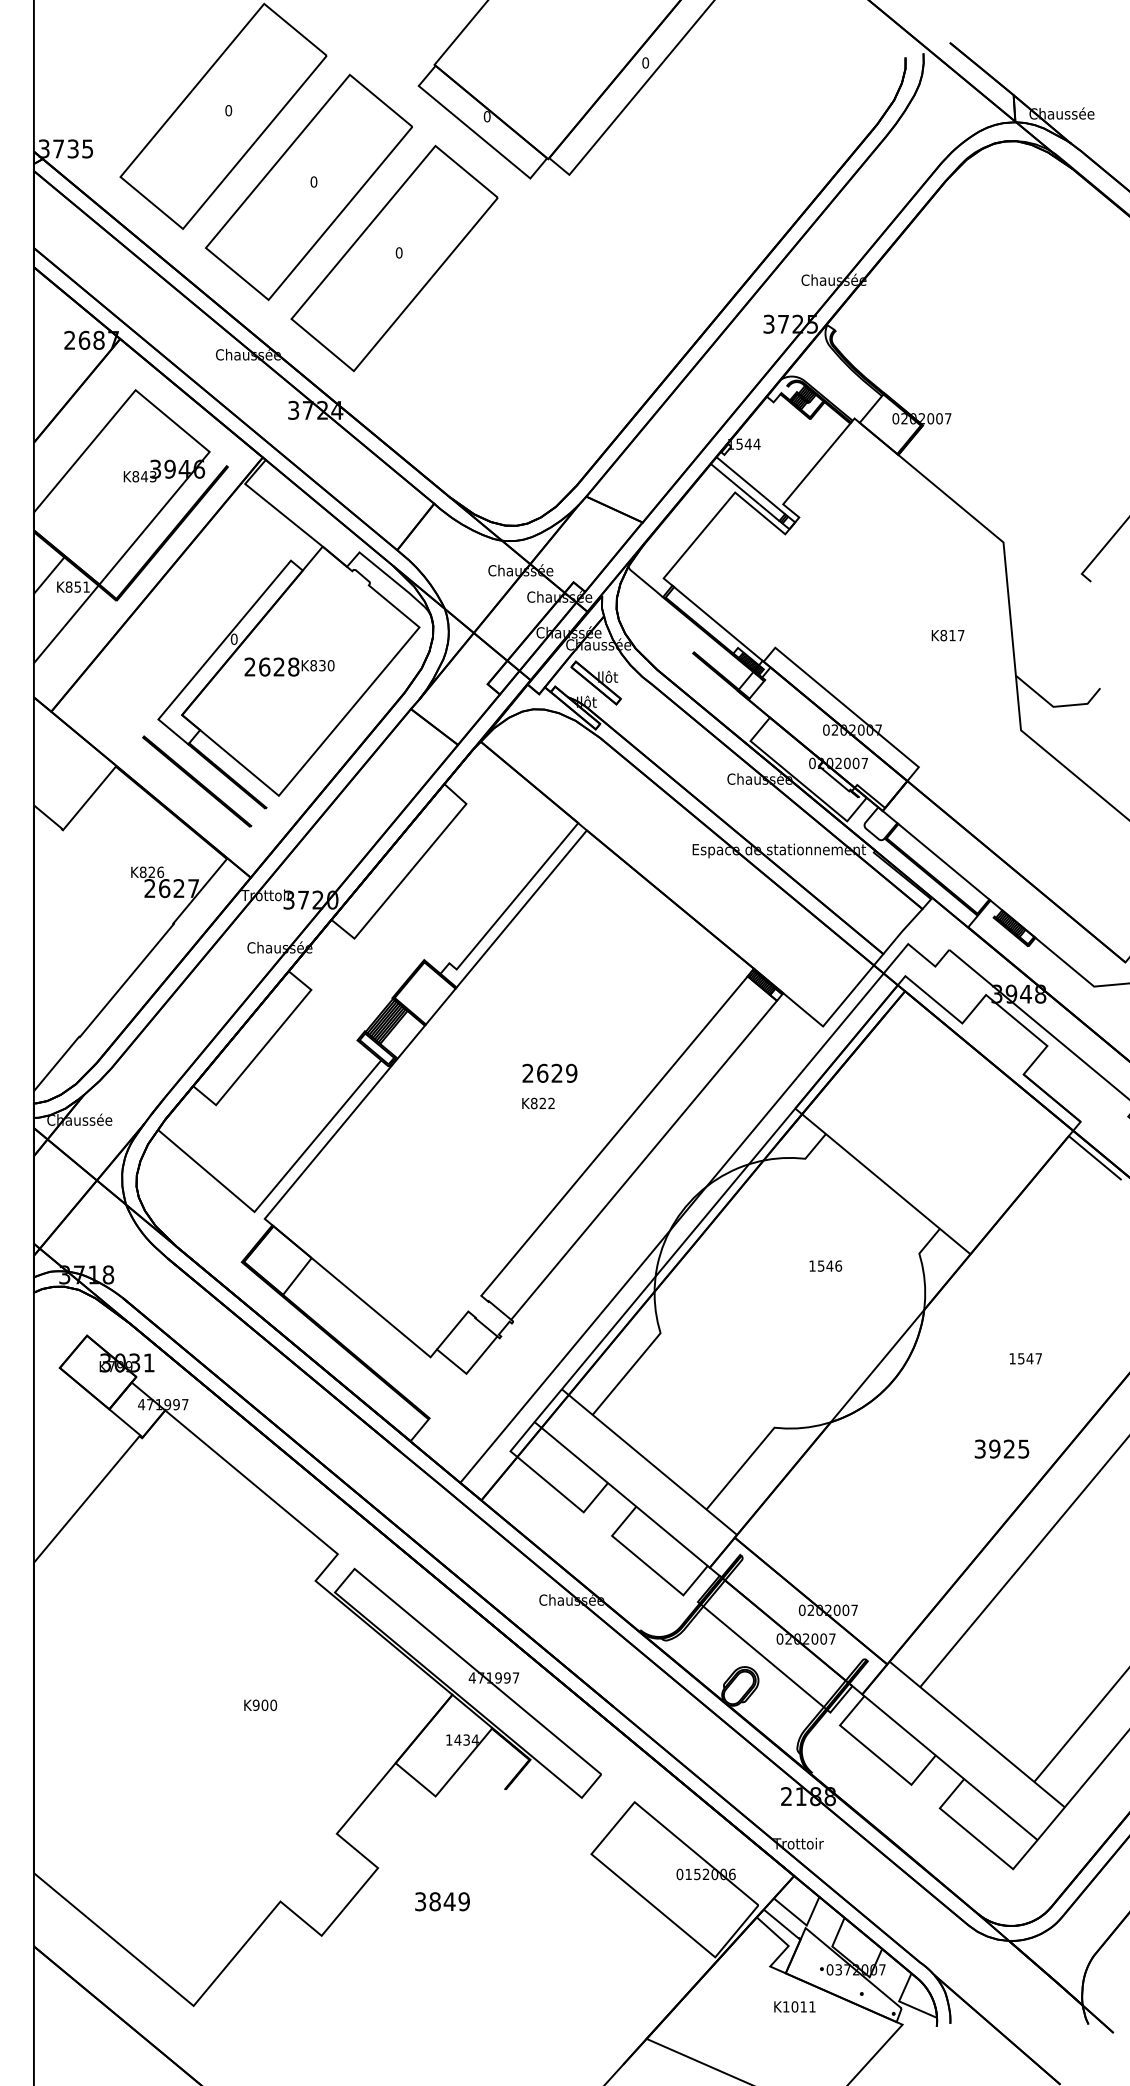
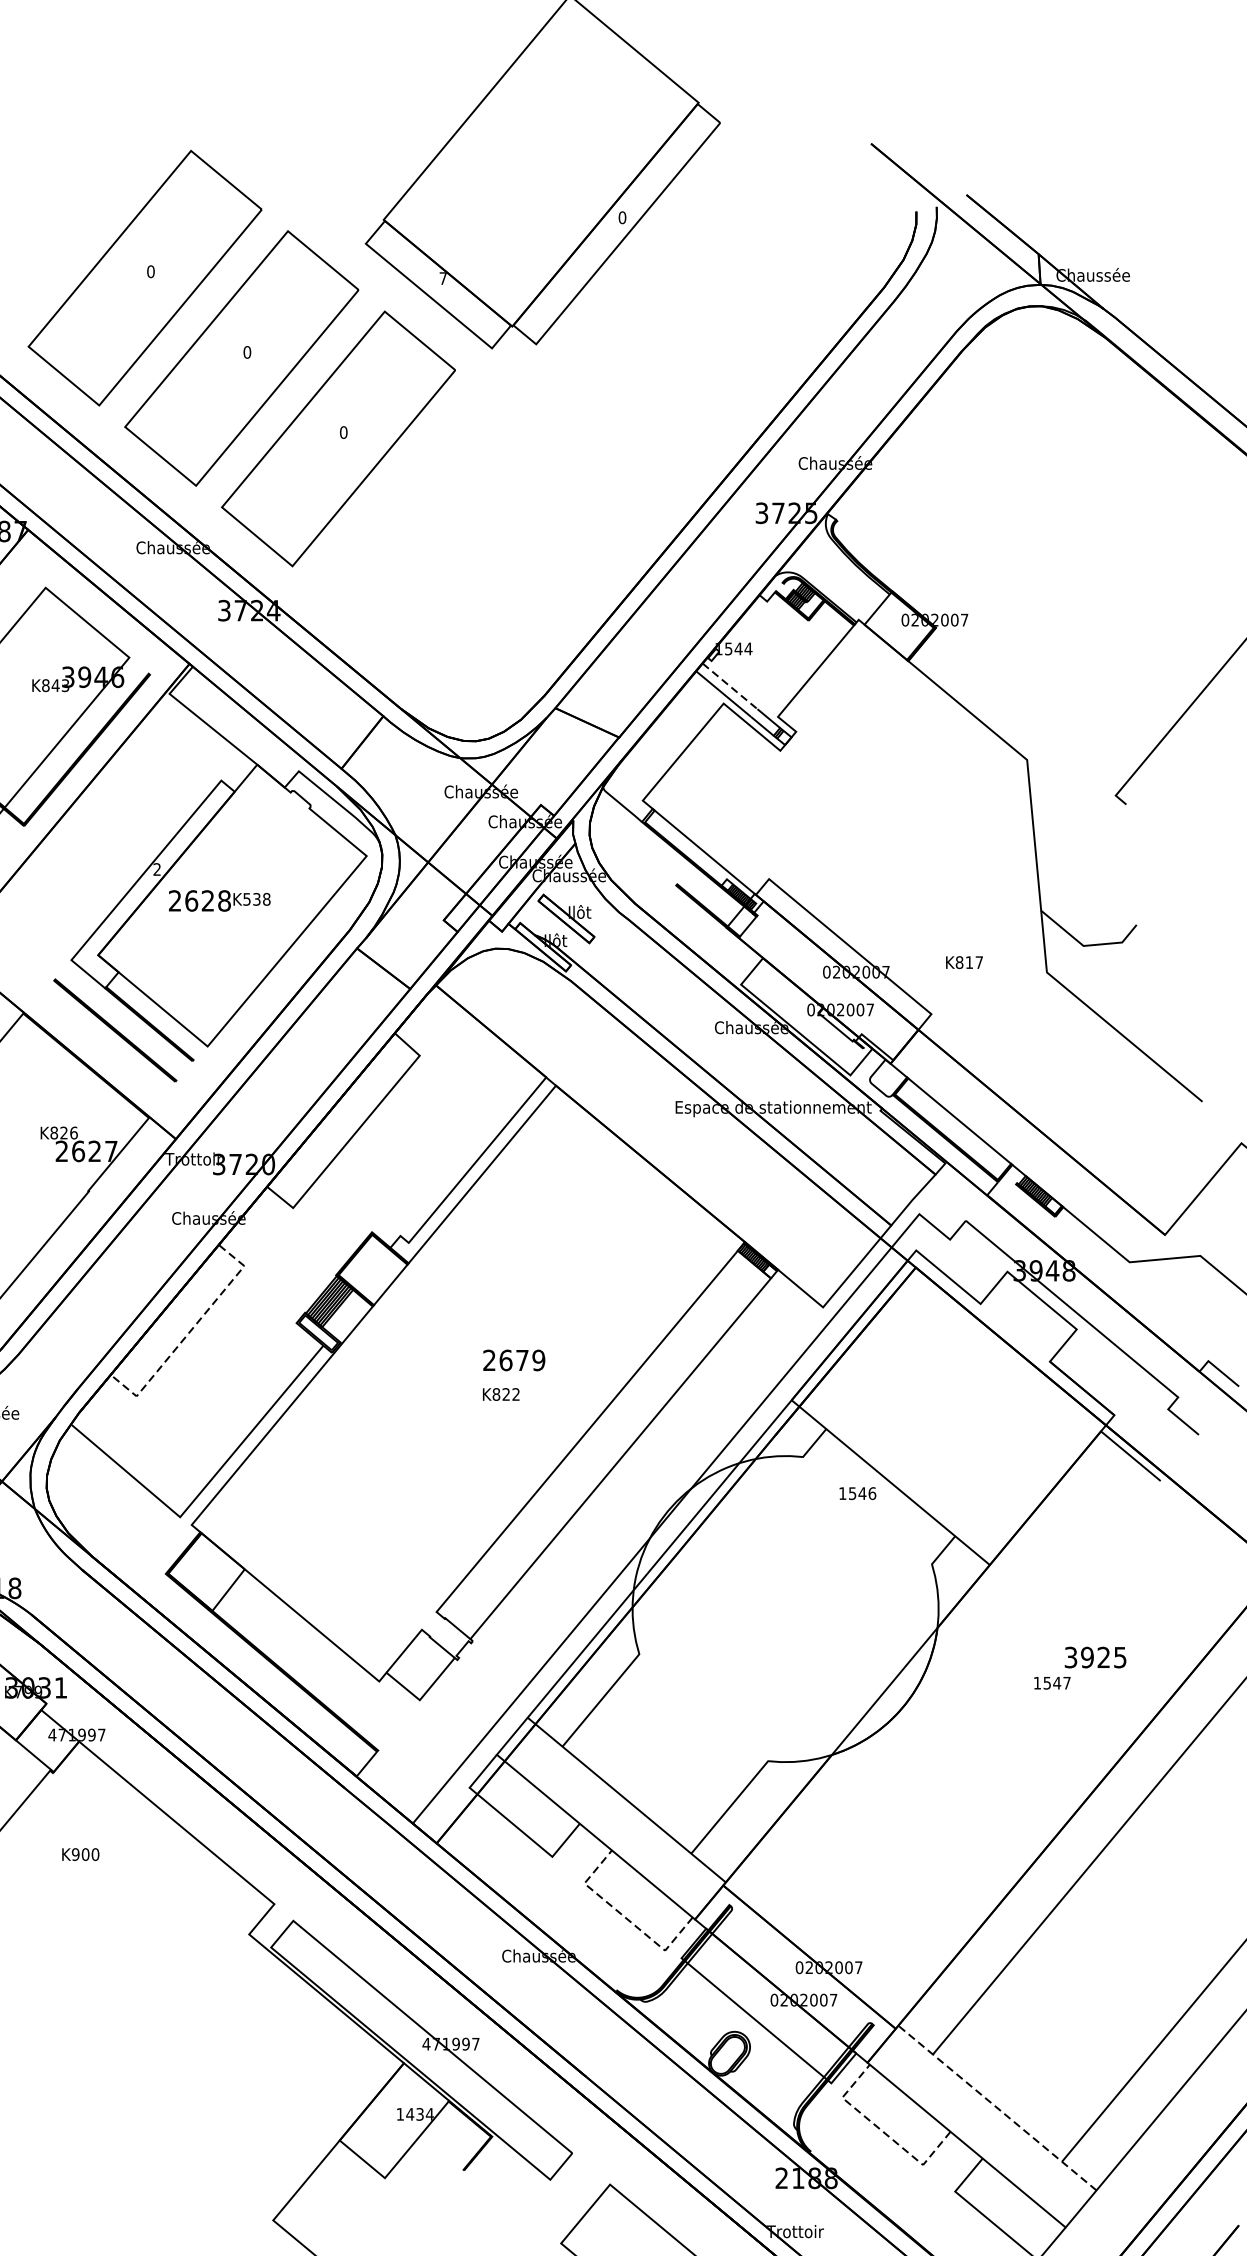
text: (486, 116) -> (442, 278), 0 -> 7
line: (741, 477) -> (730, 686), solid -> dashed
text: (947, 635) -> (963, 962), moved
text: (233, 638) -> (156, 868), 0 -> 2
text: (322, 665) -> (257, 899), K830 -> K538
line: (263, 1048) -> (190, 1332), solid -> dashed
text: (556, 1072) -> (521, 1359), 2629 -> 2679
text: (825, 1265) -> (857, 1492), moved
text: (1001, 1448) -> (1095, 1656), moved
line: (647, 1565) -> (624, 1916), solid -> dashed
text: (260, 1704) -> (80, 1853), moved
line: (977, 1734) -> (997, 2108), solid -> dashed
line: (875, 1754) -> (882, 2130), solid -> dashed

